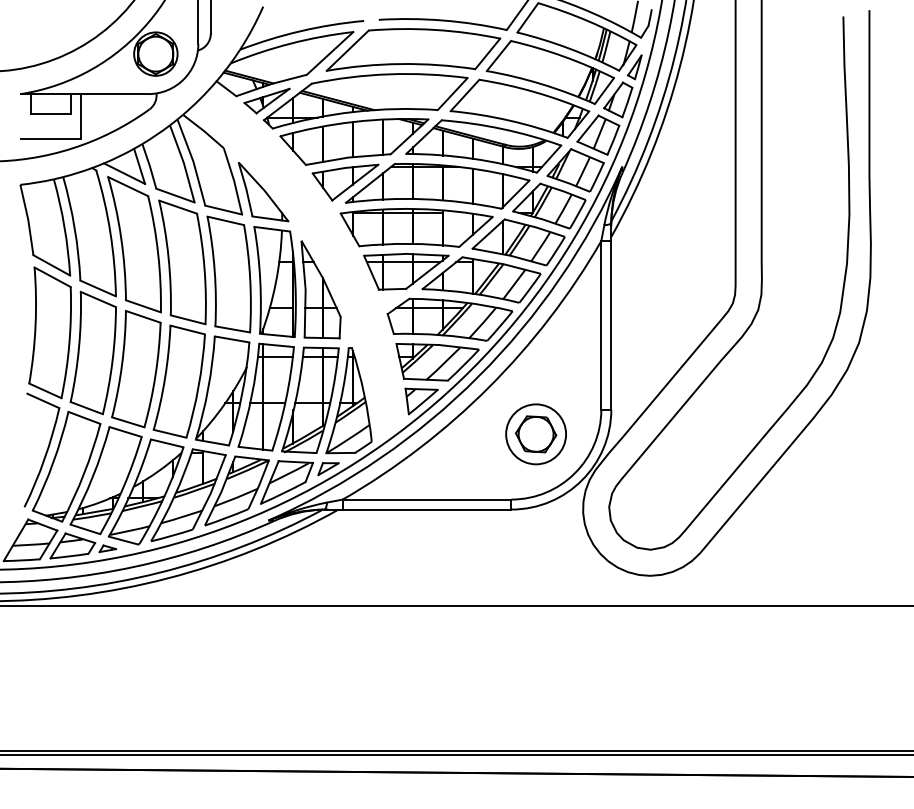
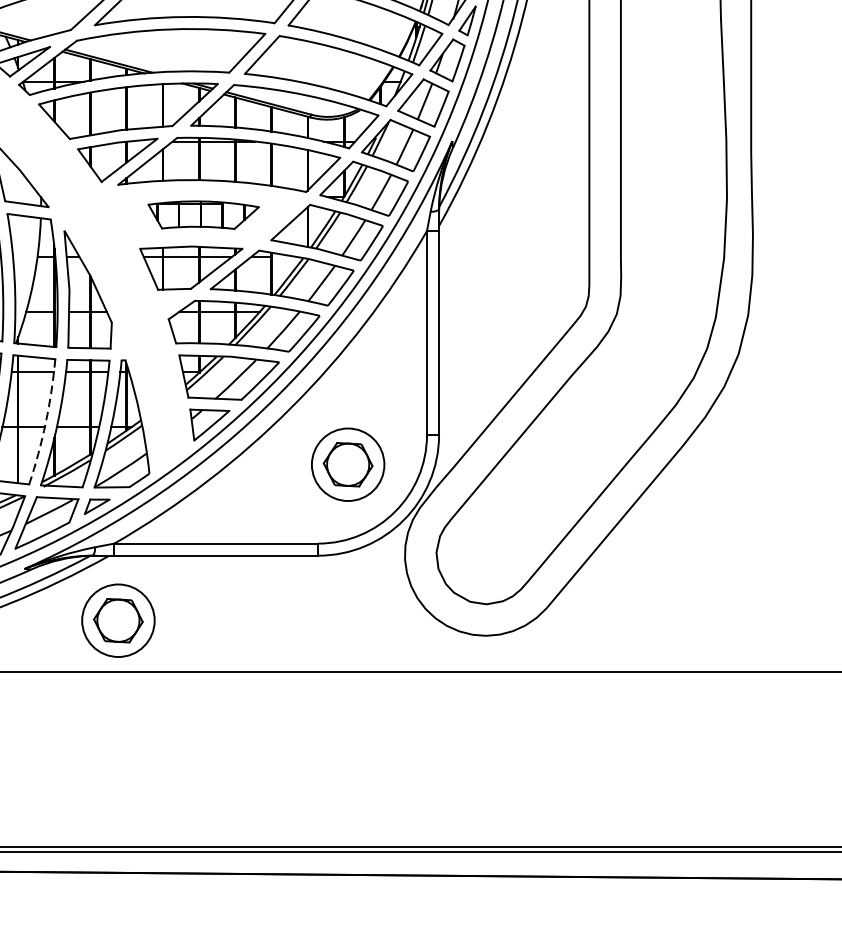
part: (416, 227) -> (203, 214), size x0.6
arc: (286, 399) -> (46, 422), solid -> dashed
part: (345, 563) -> (117, 620), added

